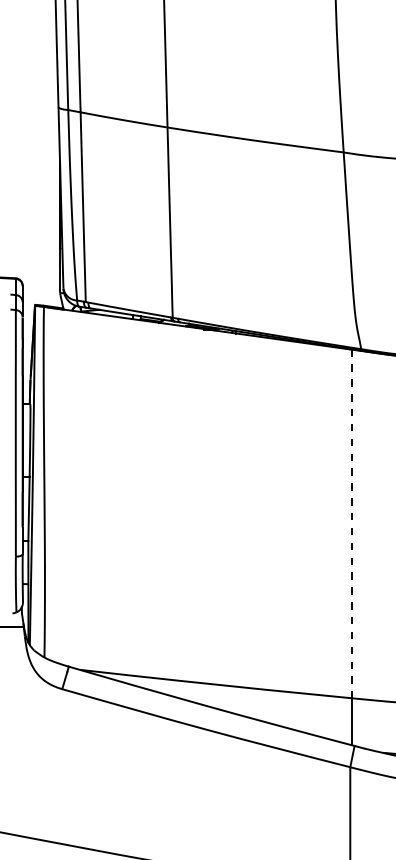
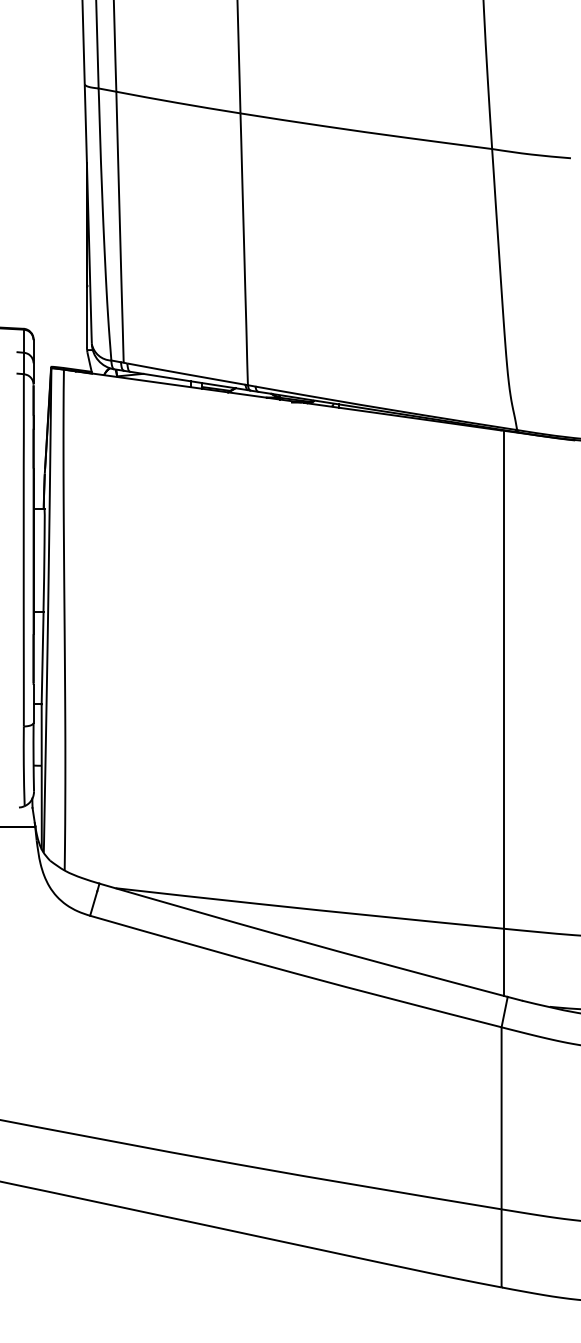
line: (351, 524) -> (503, 680), dashed -> solid

